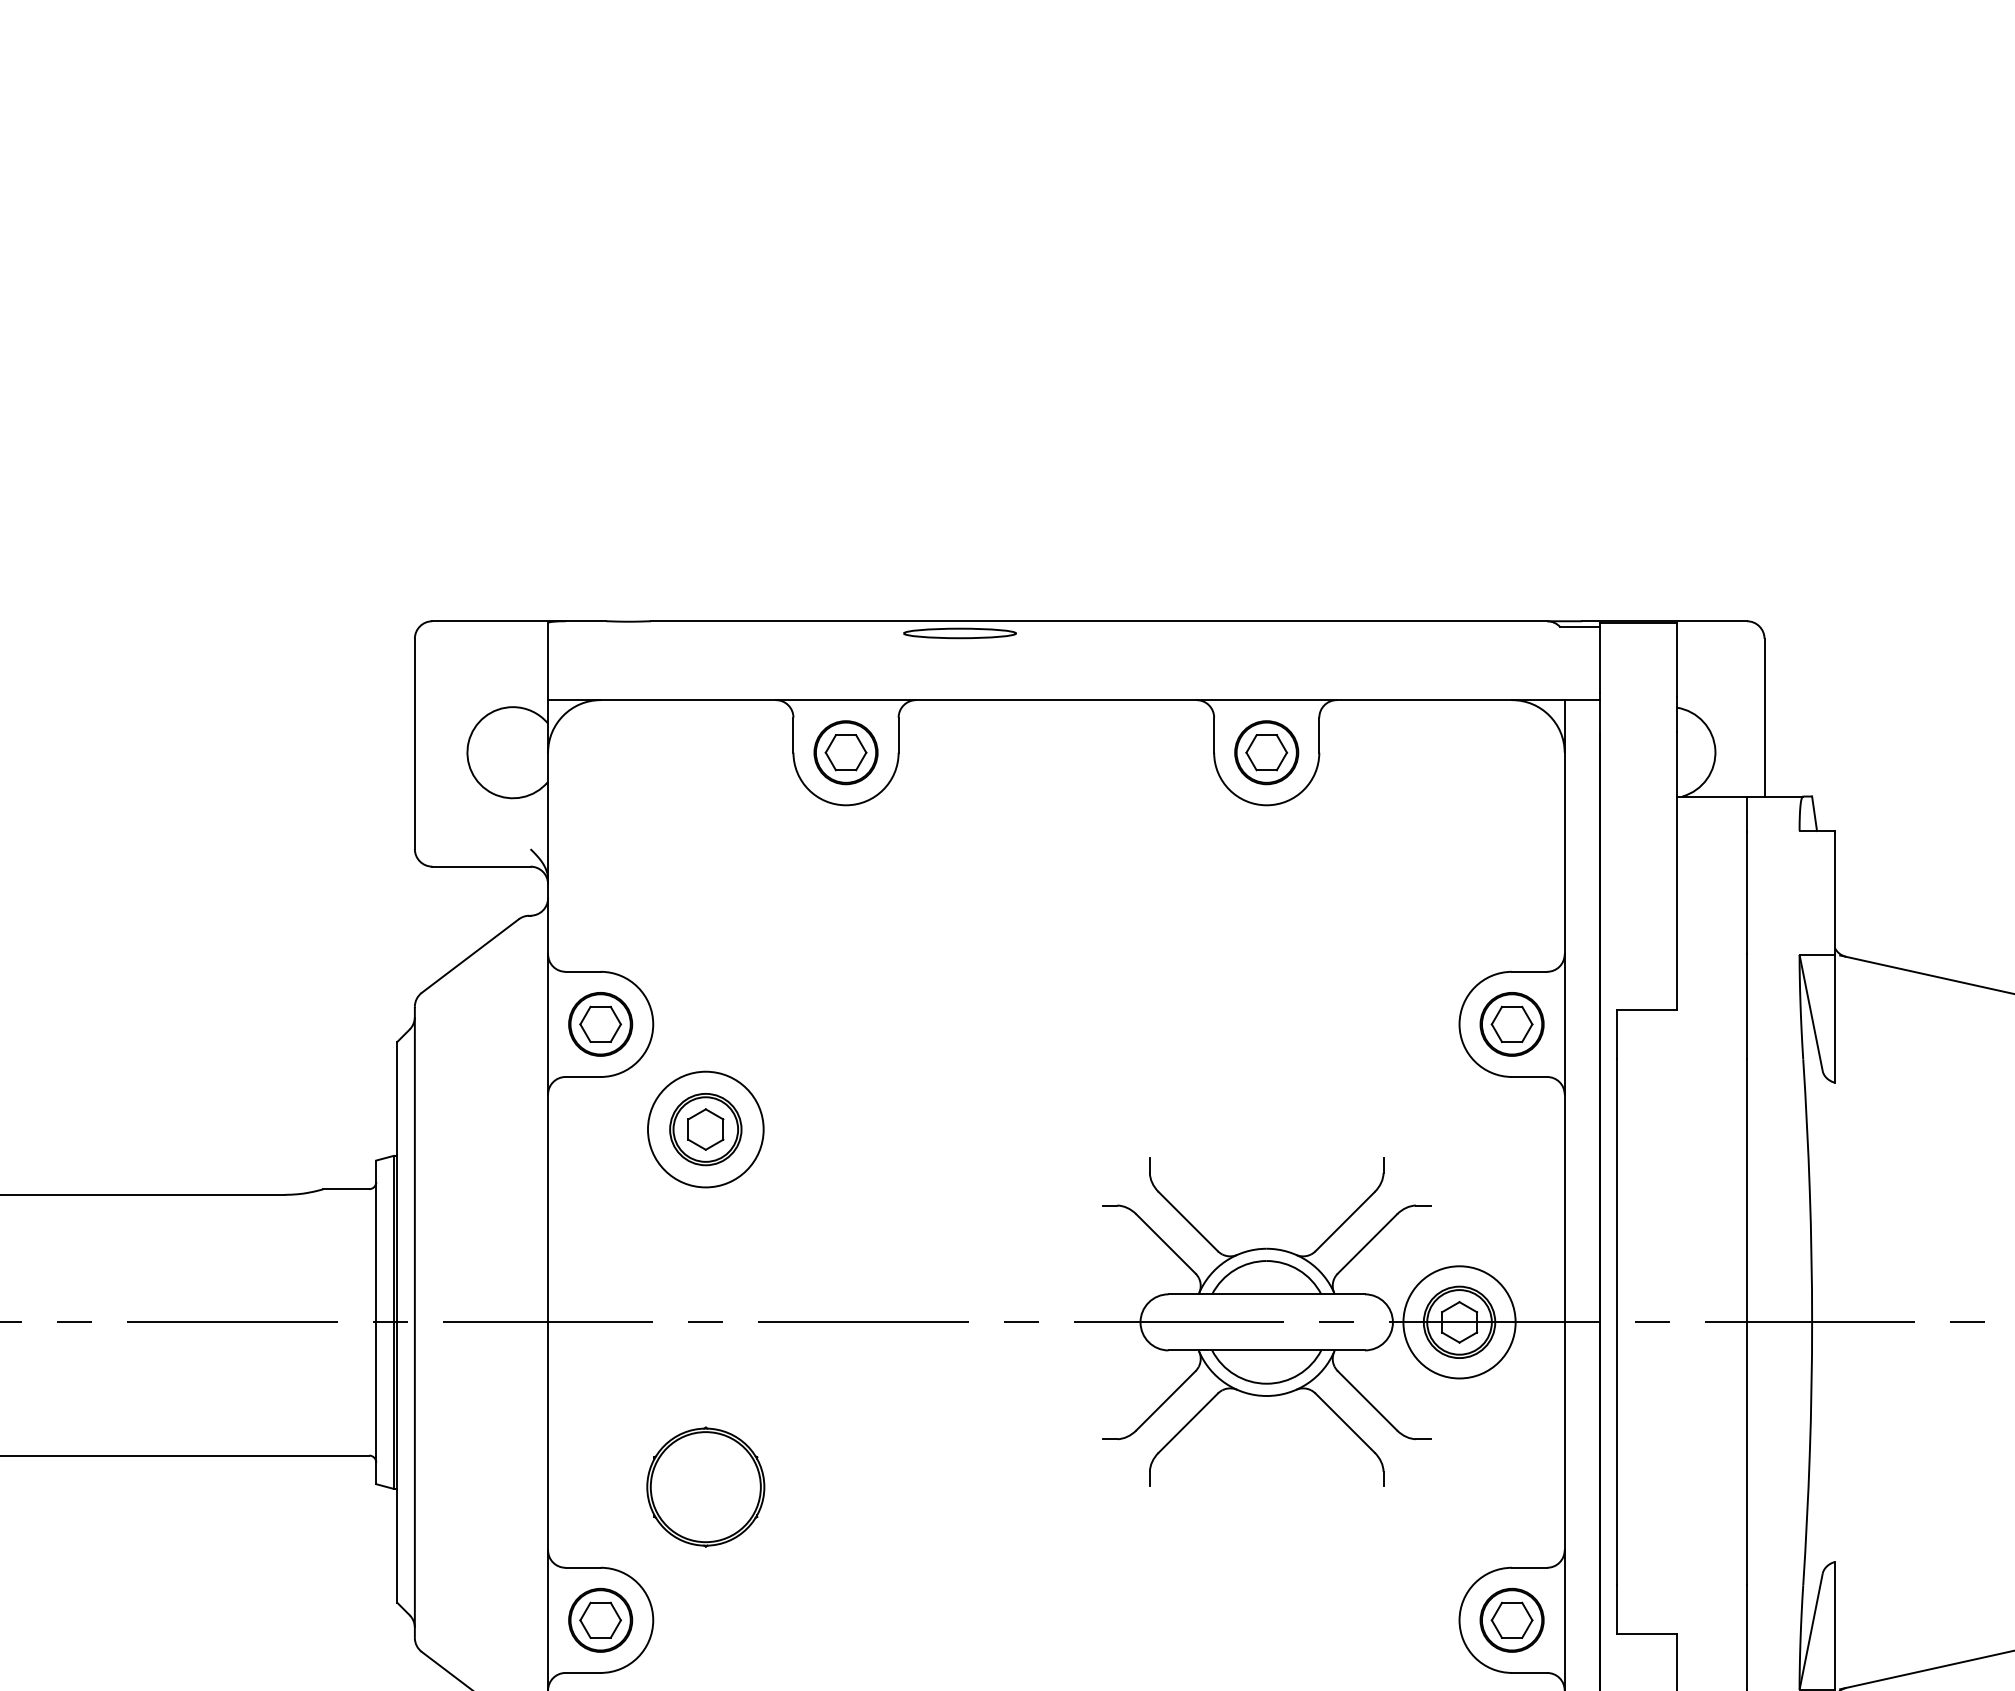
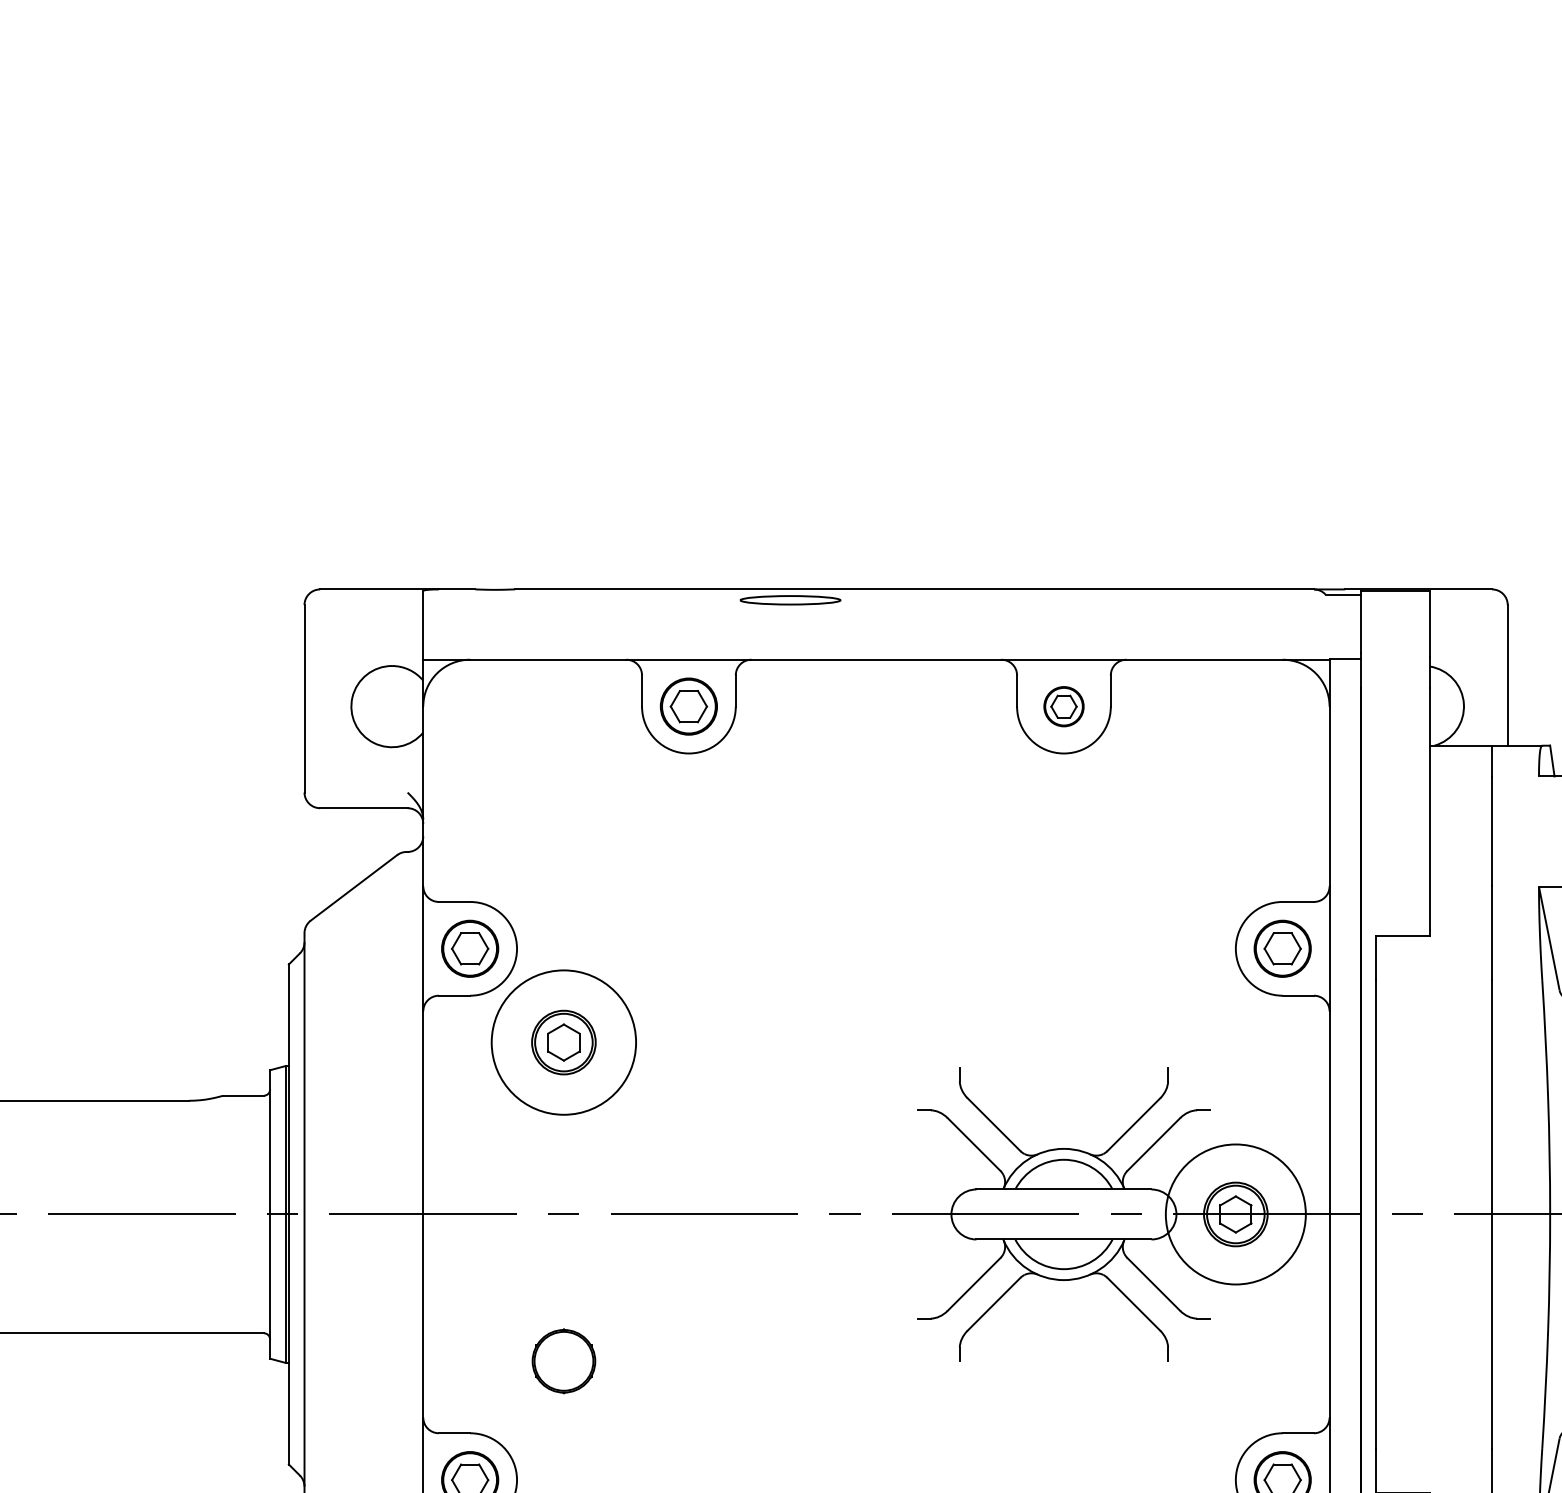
part: (1266, 752) -> (1063, 706), size x0.7
circle: (705, 1129) -> (563, 1042), size x1.4
circle: (1459, 1322) -> (1235, 1214), size x1.4
part: (705, 1486) -> (563, 1360), size x0.6

